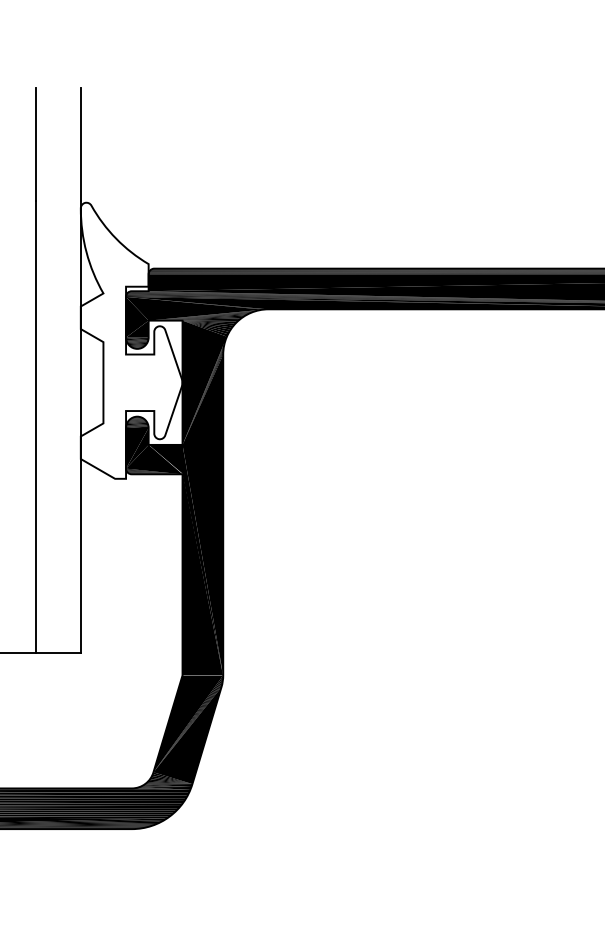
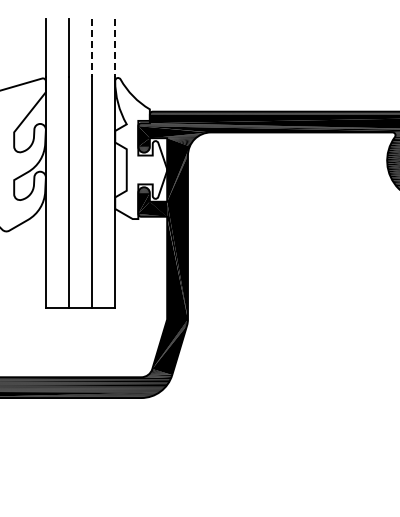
line: (36, 145) -> (92, 48), solid -> dashed
line: (81, 145) -> (115, 48), solid -> dashed

